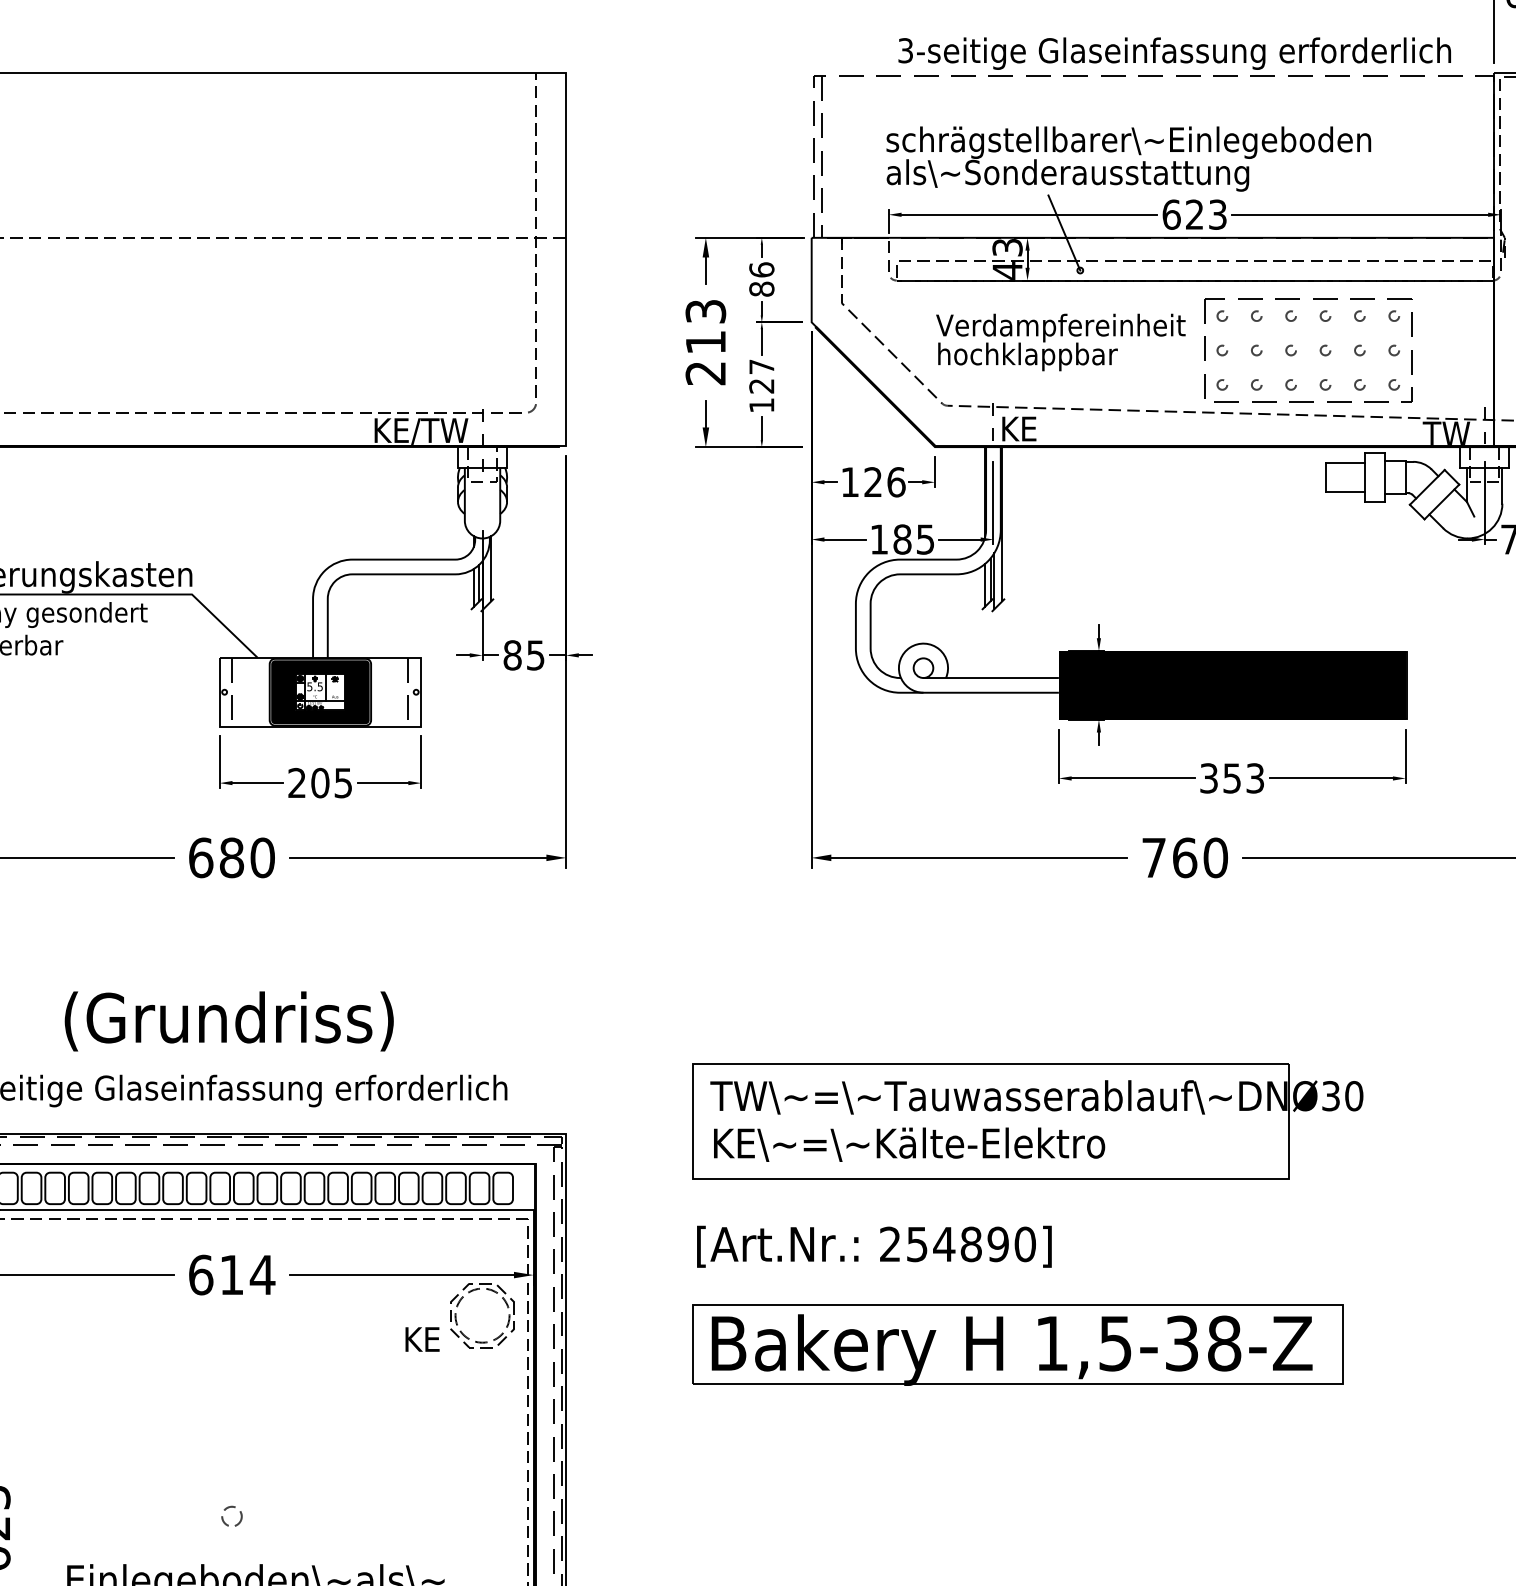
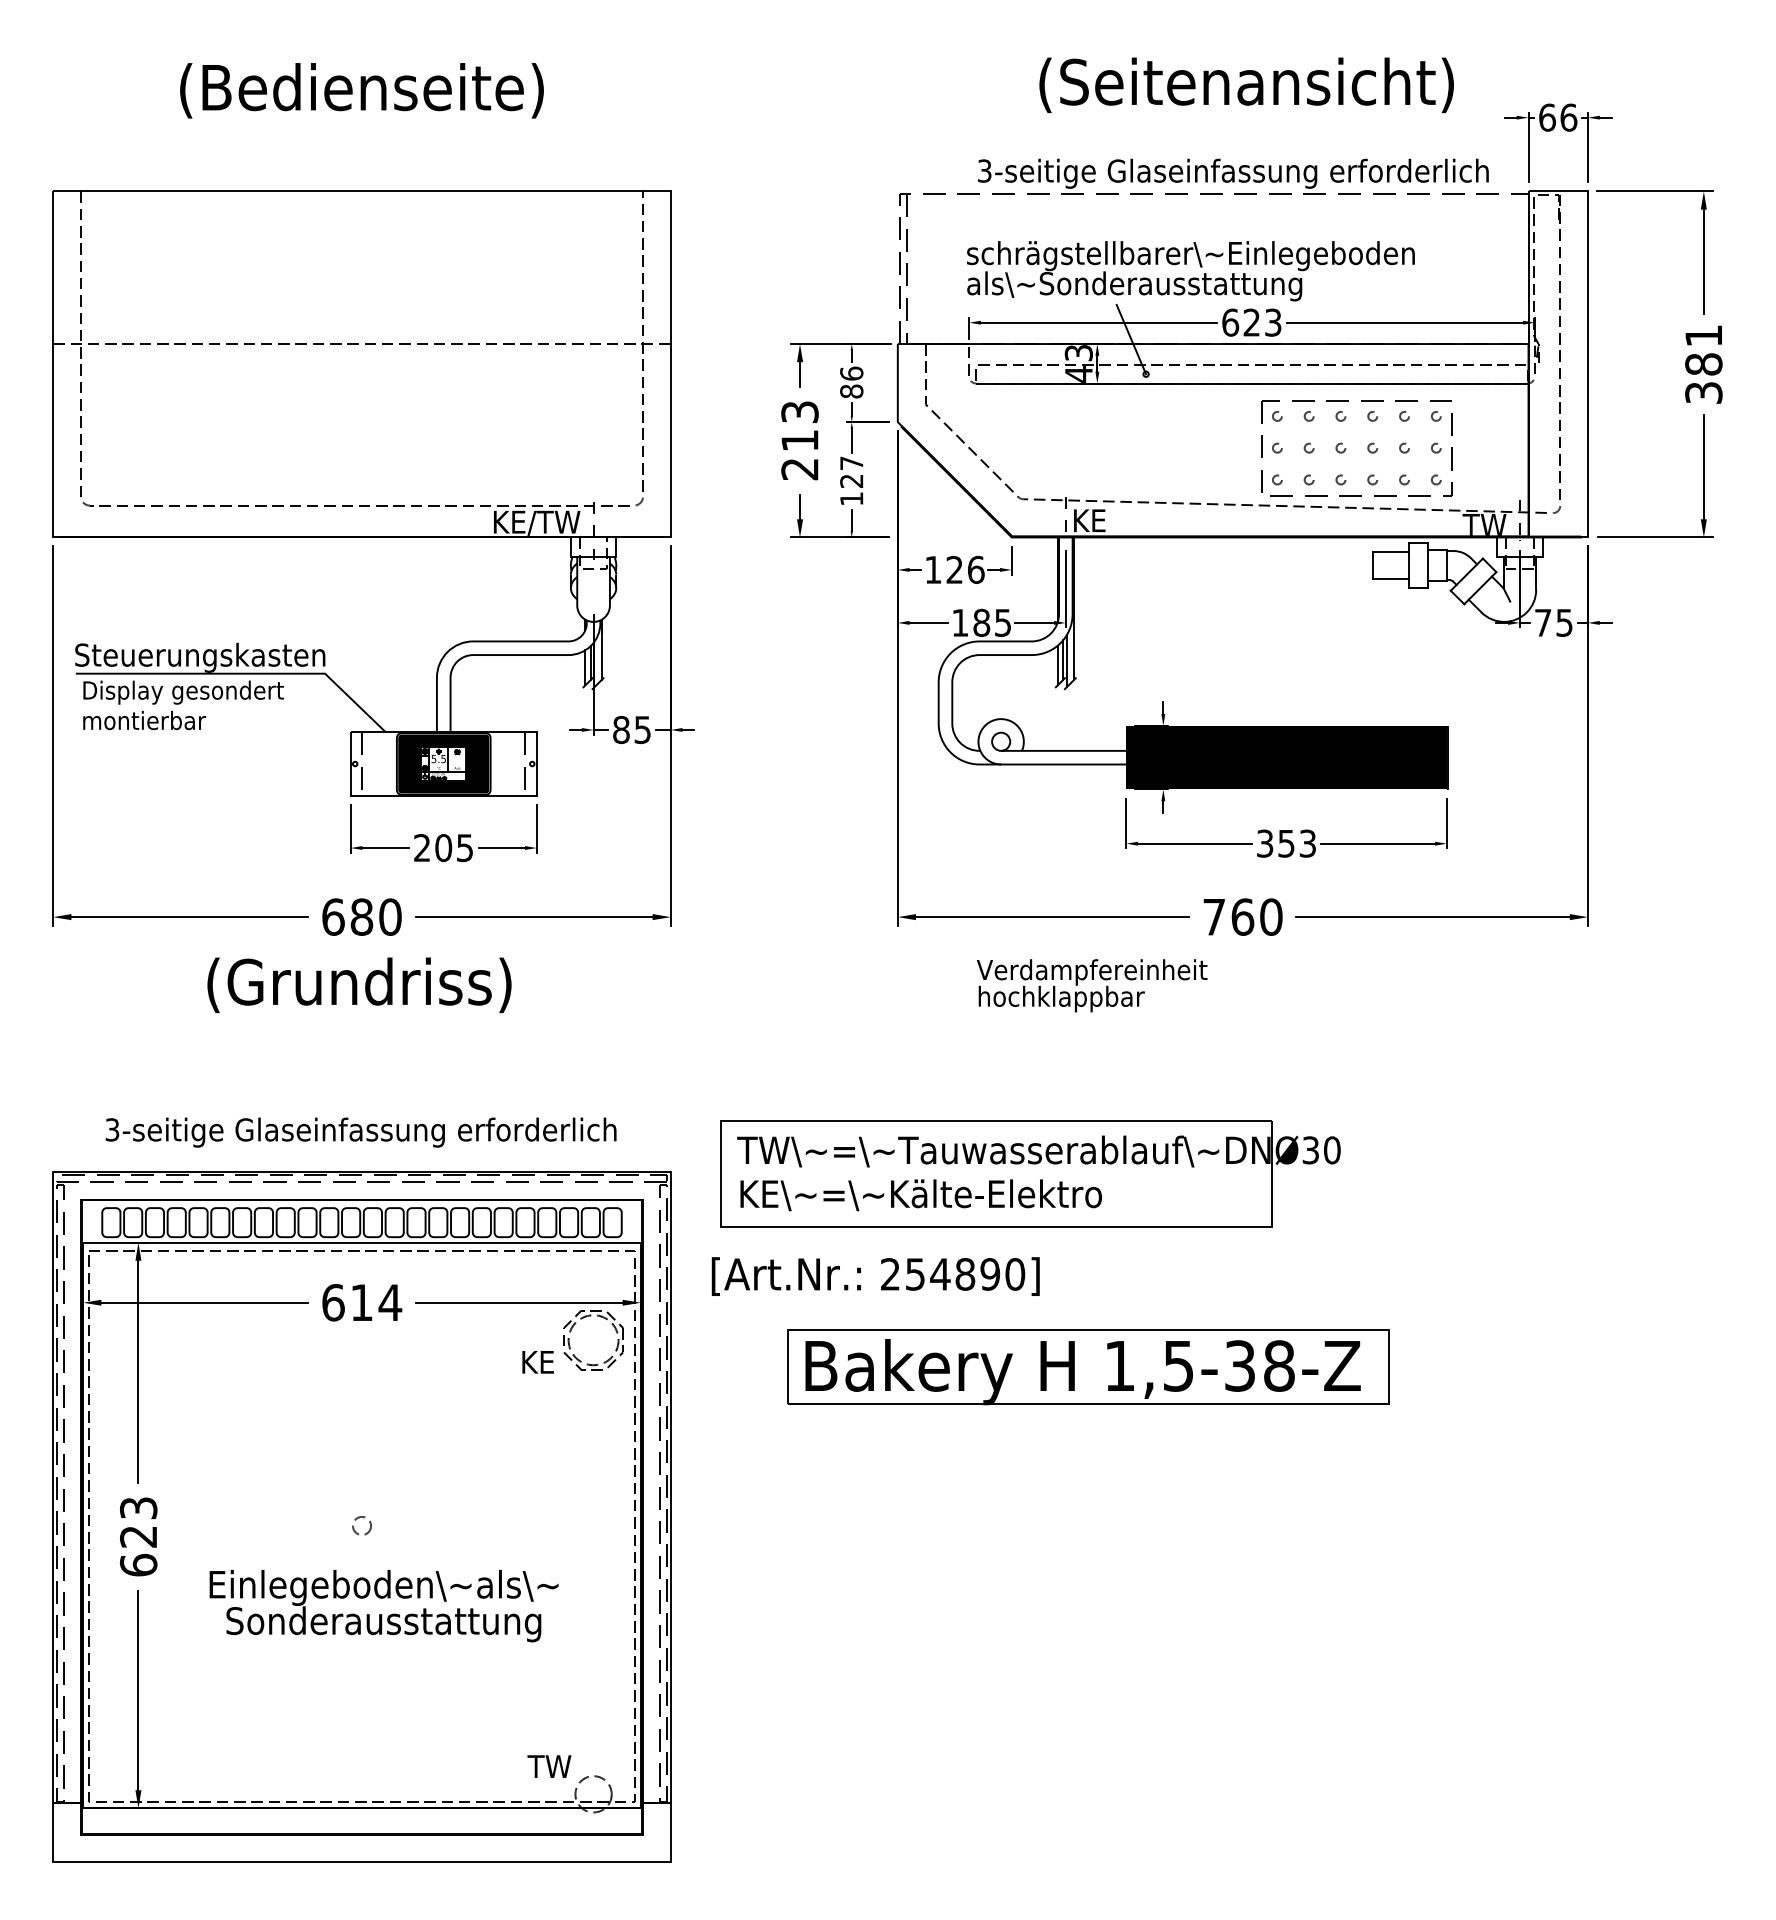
text: (1060, 342) -> (1091, 985), moved
text: (229, 1020) -> (359, 984), moved
part: (1027, 1121) -> (1030, 1173), moved
text: (874, 1246) -> (875, 1276), moved

